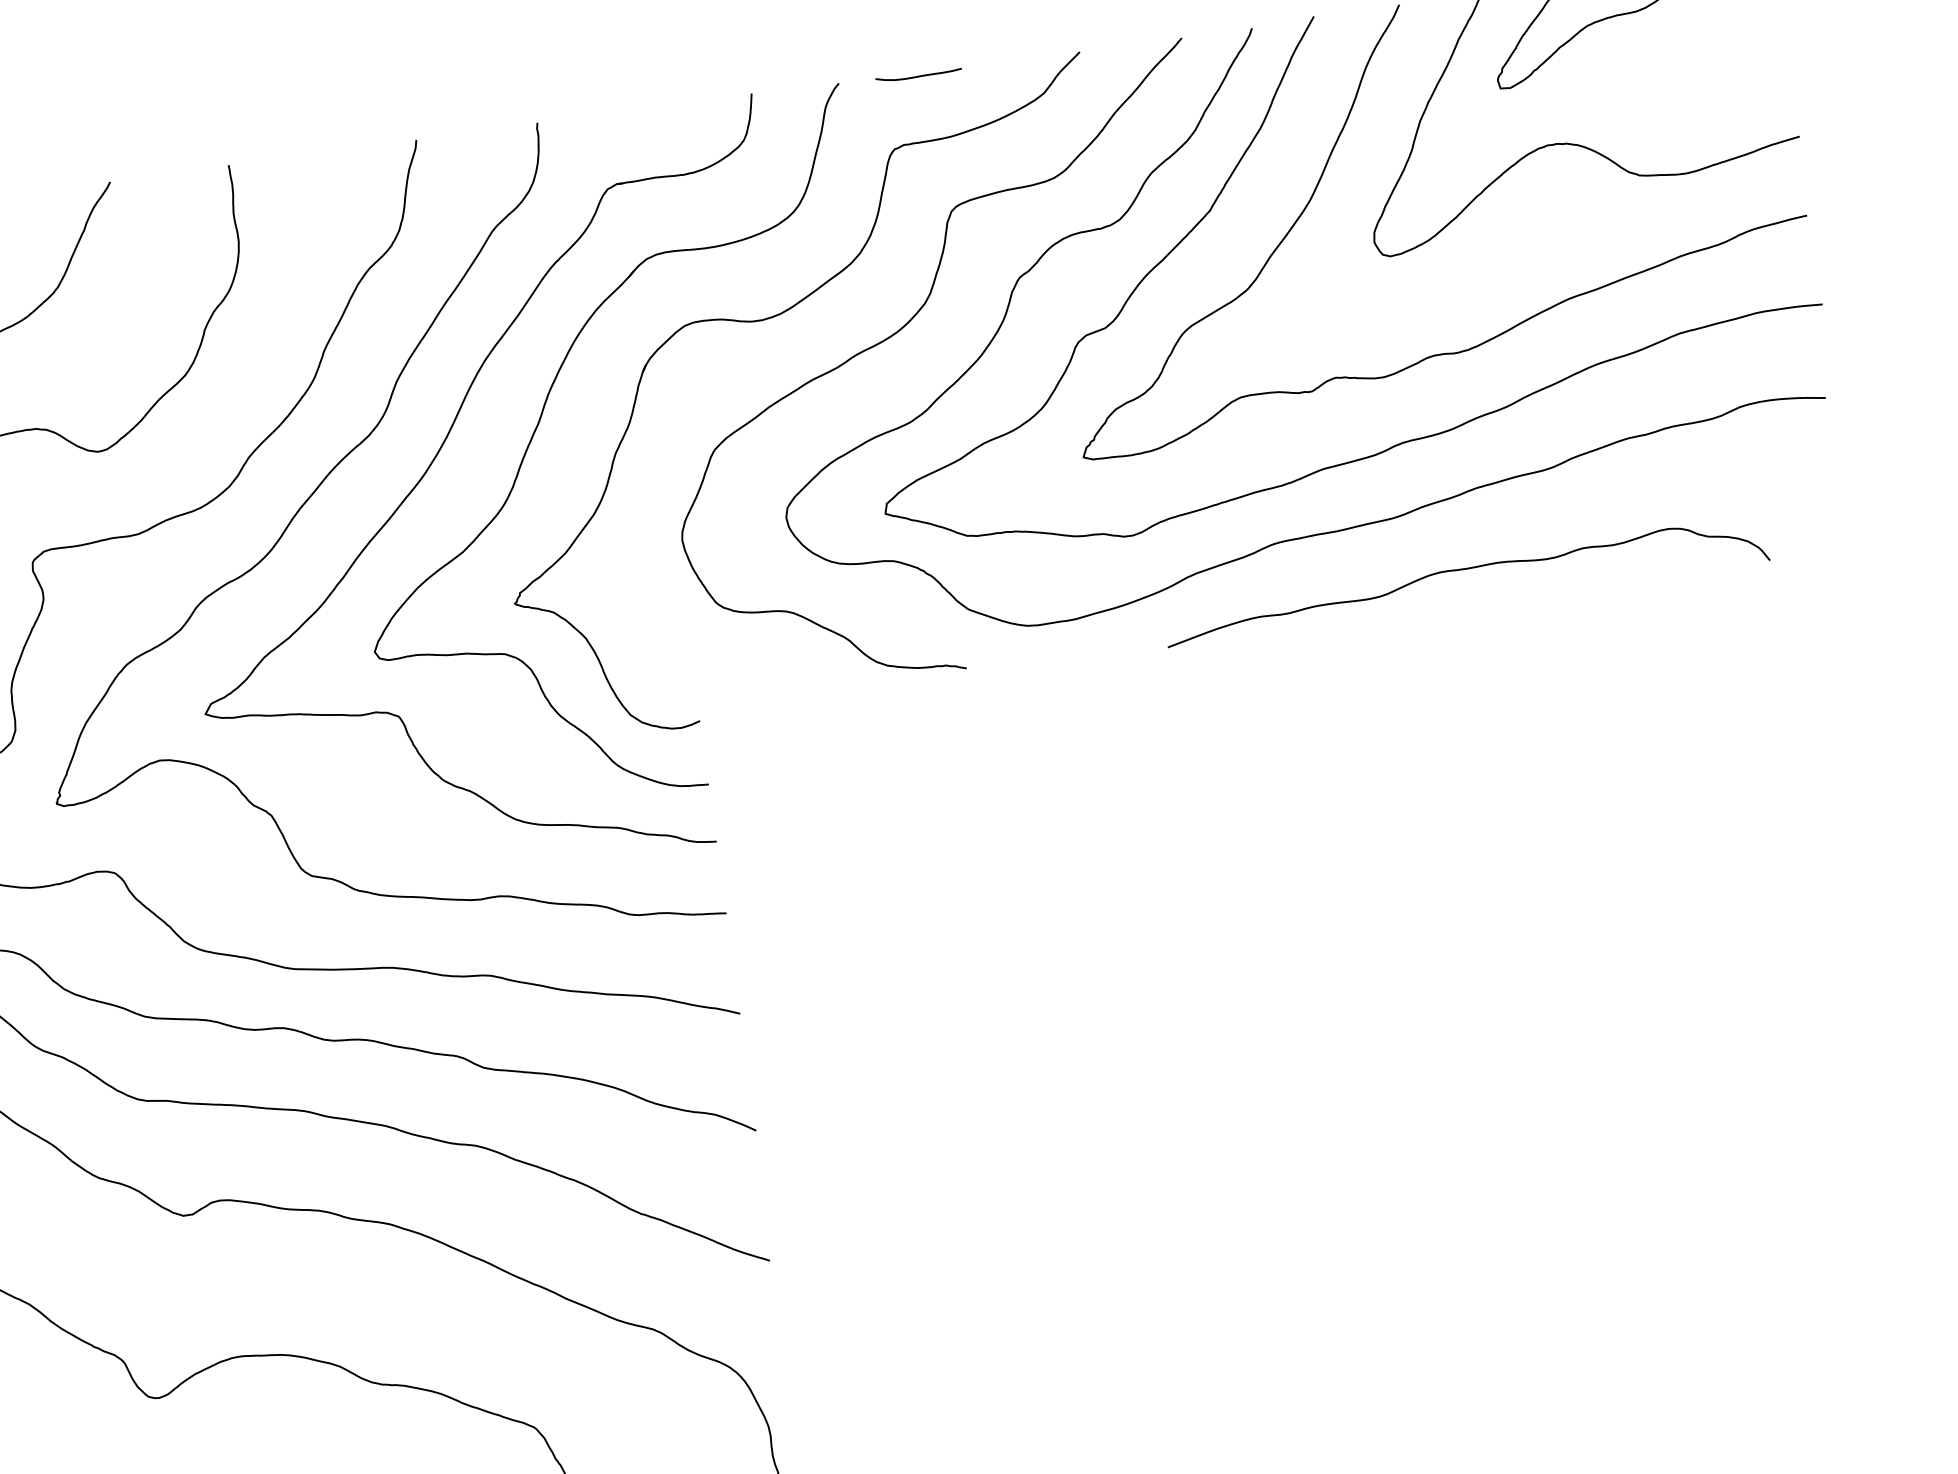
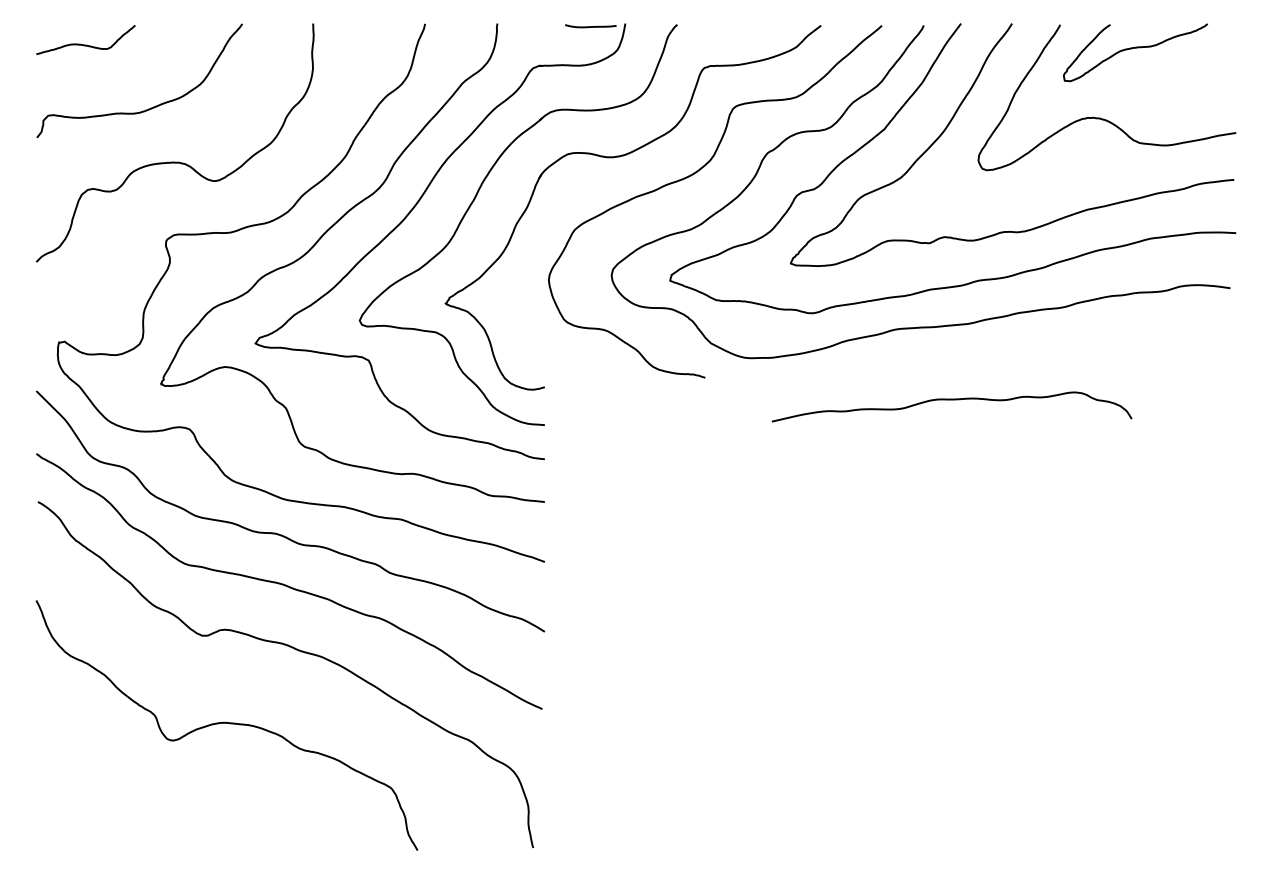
curve: (918, 75) -> (590, 26), moved
curve: (1463, 570) -> (951, 400), moved

